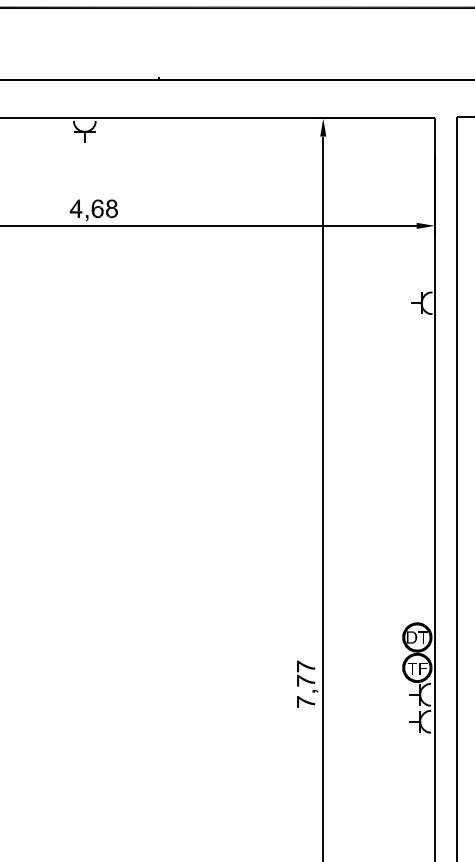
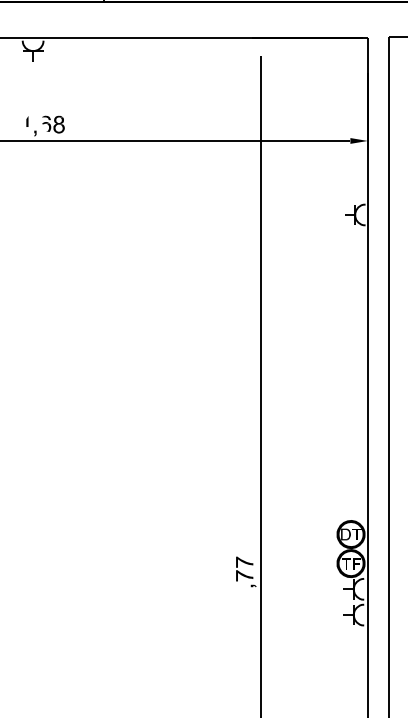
fill: (323, 127) -> (261, 46), removed
fill: (75, 208) -> (24, 124), removed
fill: (96, 209) -> (44, 125), removed
fill: (306, 701) -> (245, 595), removed

